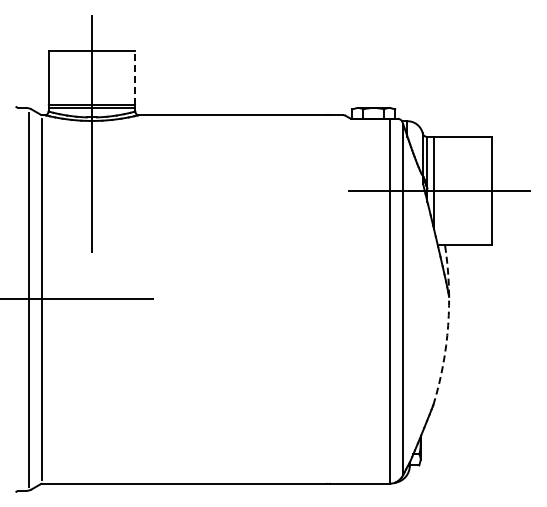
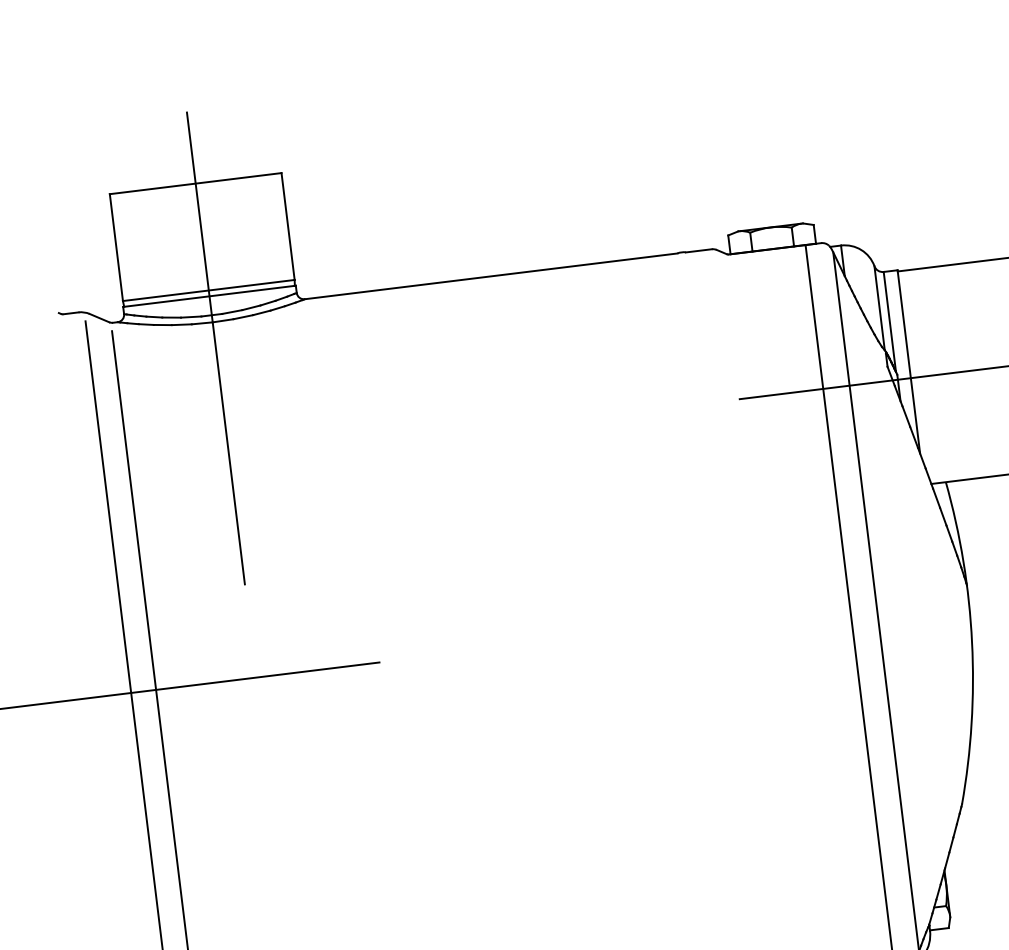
line: (135, 78) -> (289, 227), dashed -> solid
arc: (448, 325) -> (972, 642), dashed -> solid

